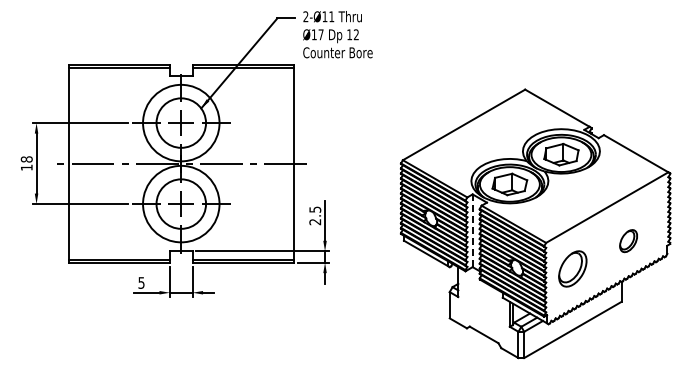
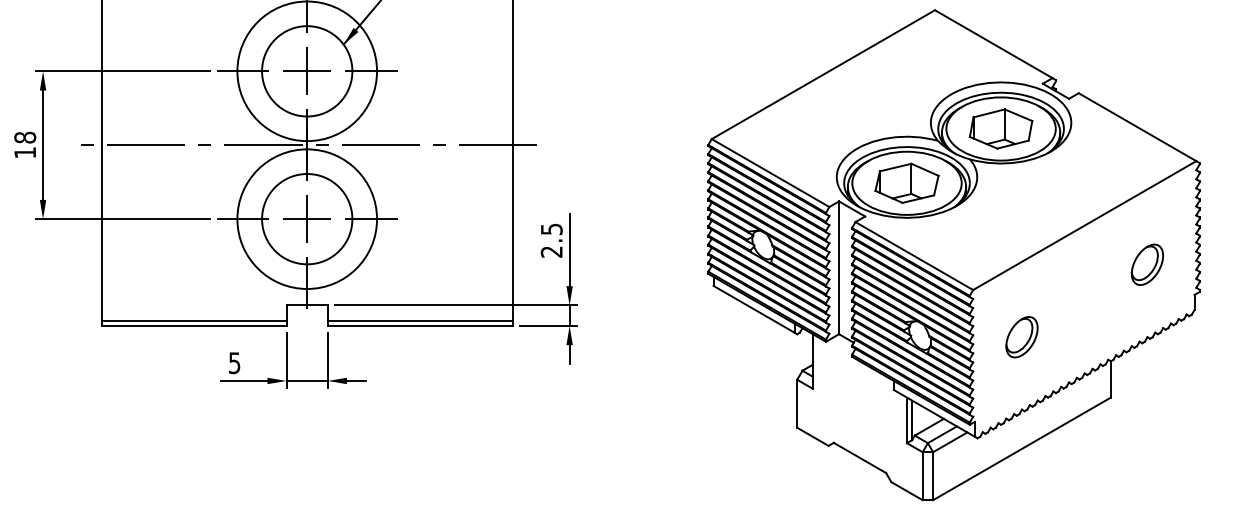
line: (472, 230) -> (838, 267), dashed -> solid
part: (628, 241) -> (1147, 265), moved
part: (572, 268) -> (1021, 336), size x0.62

